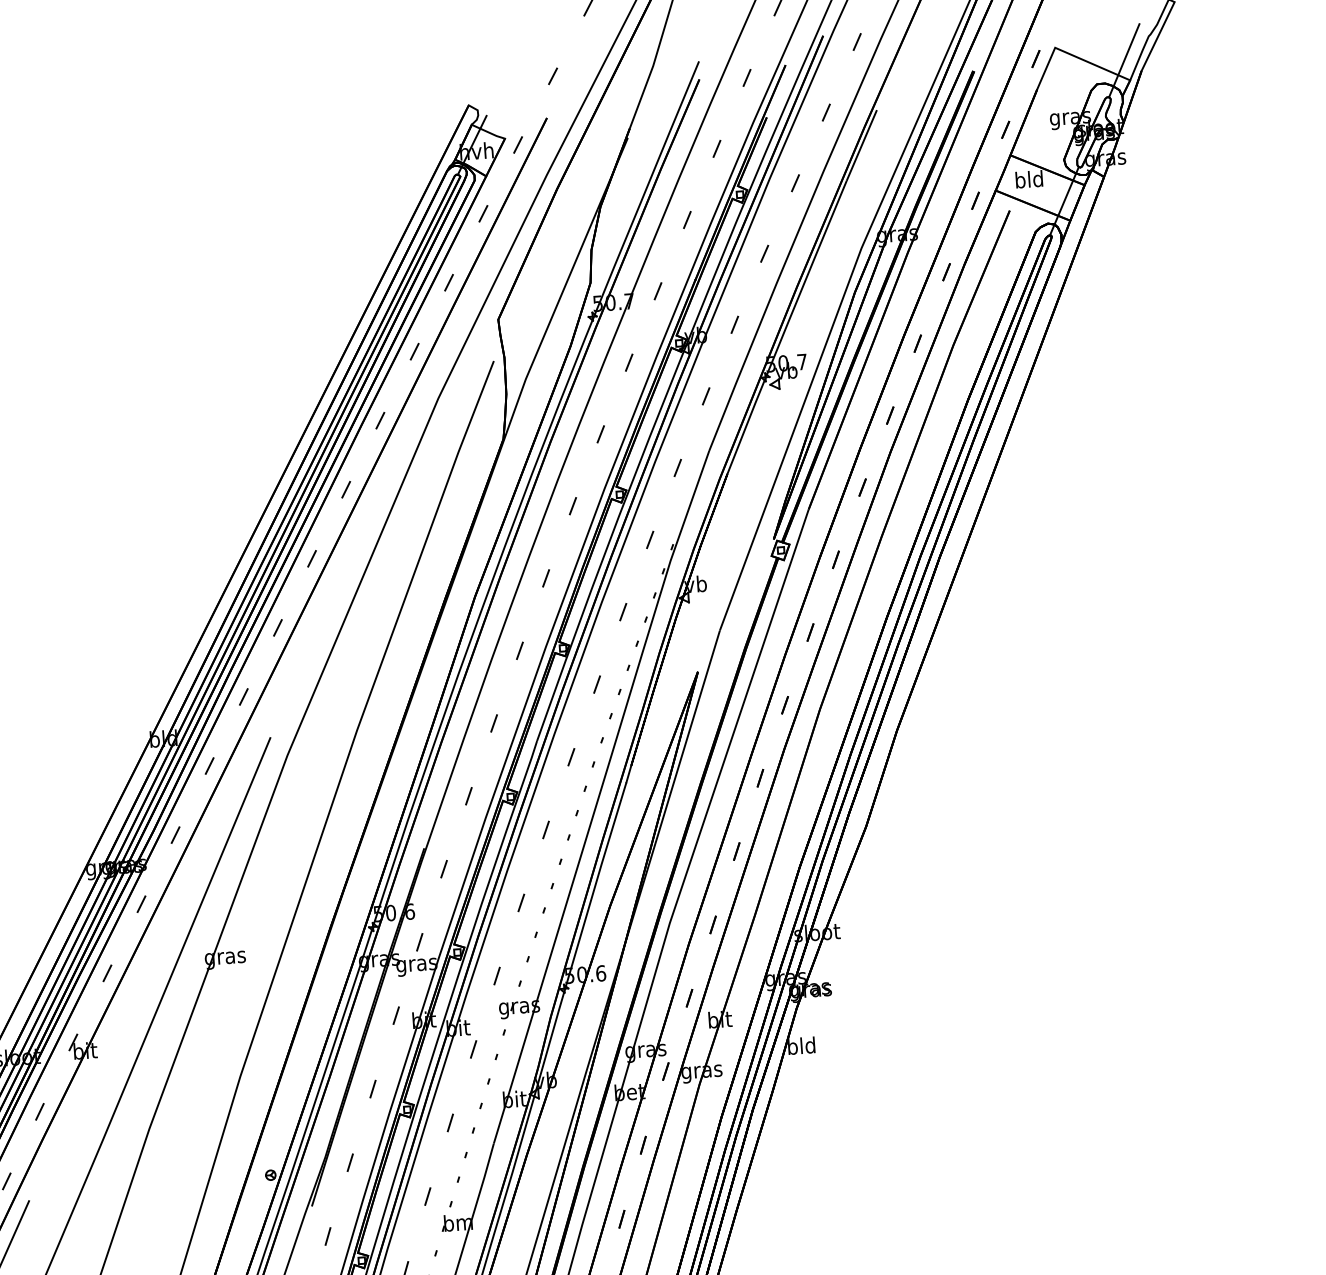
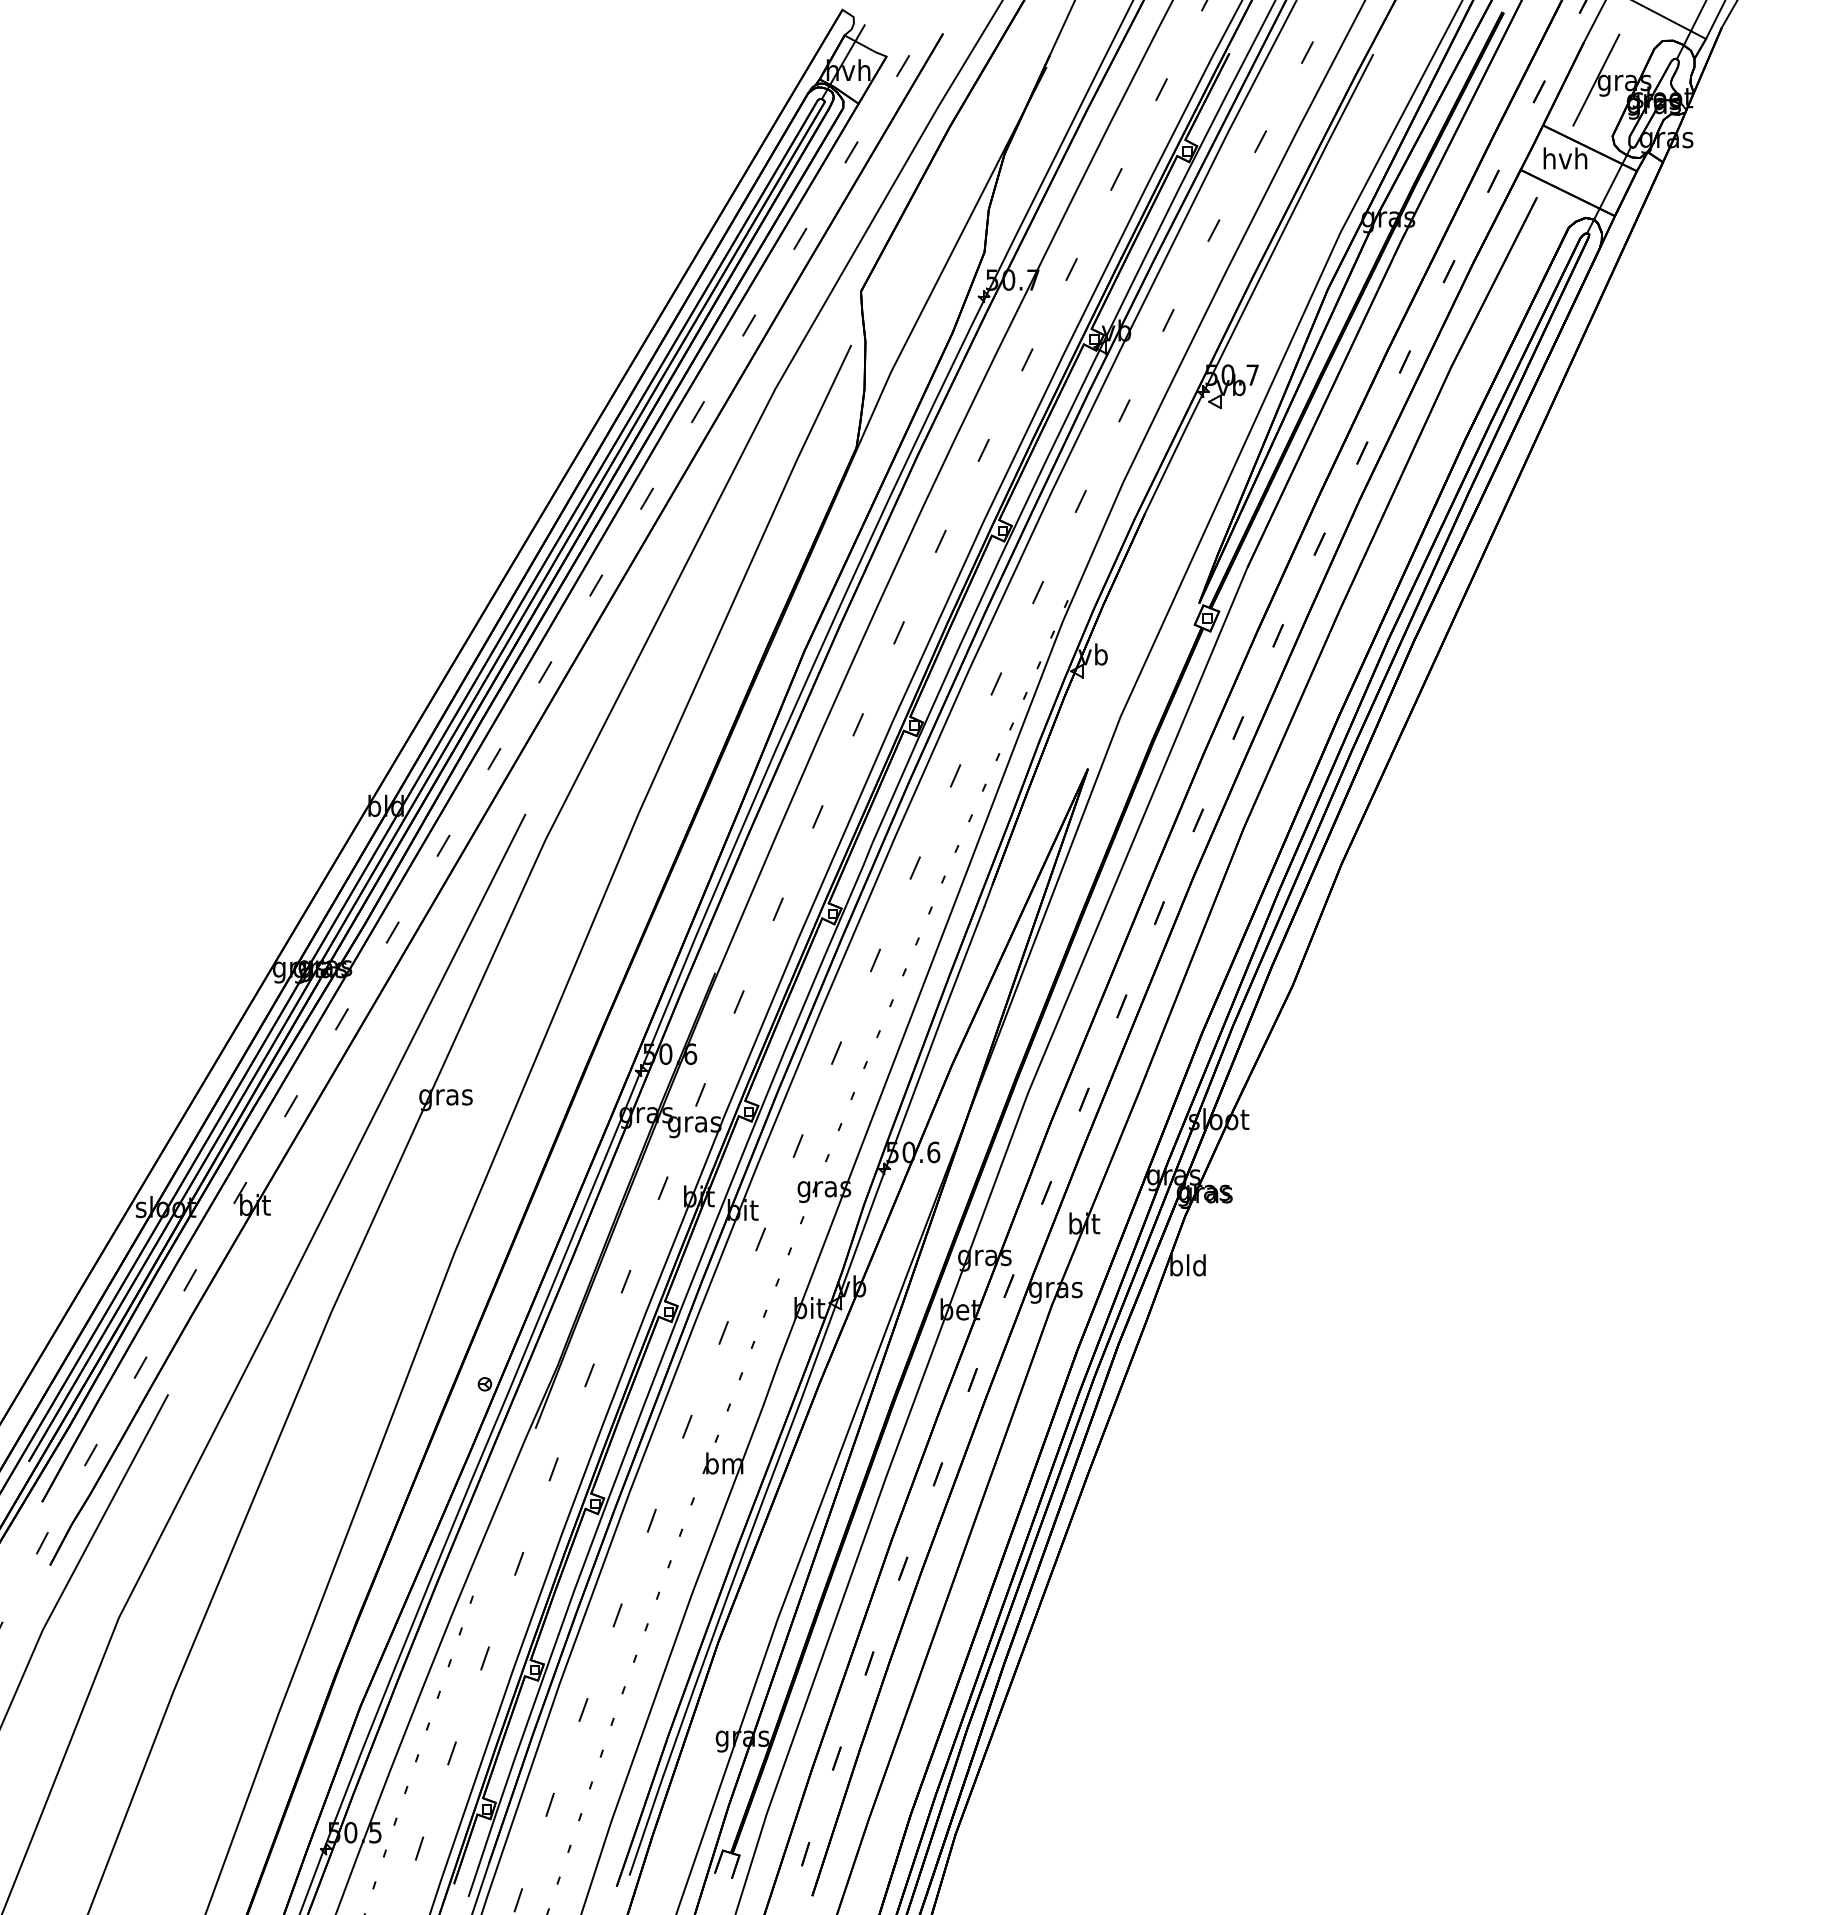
line: (1048, 117) -> (1596, 79), added
text: (1029, 179) -> (1565, 158), bld -> hvh

